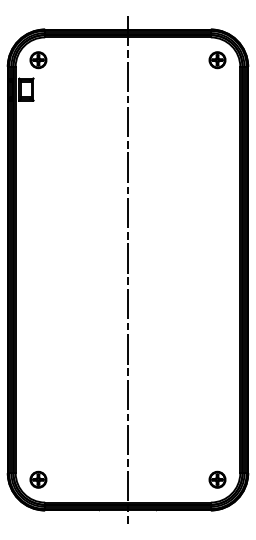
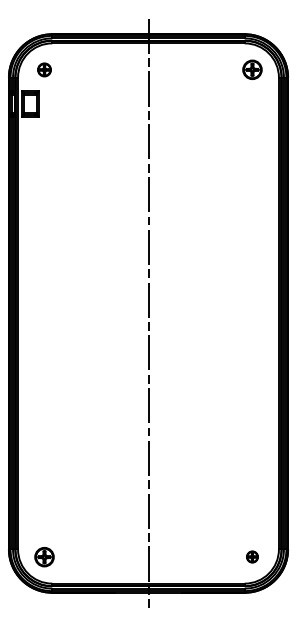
part: (38, 60) -> (44, 70), size x0.7
part: (217, 479) -> (252, 556), size x0.6

